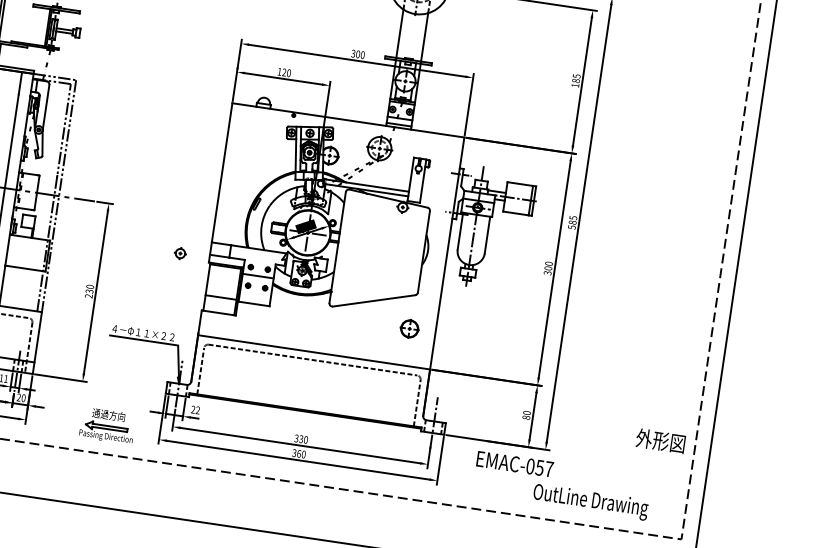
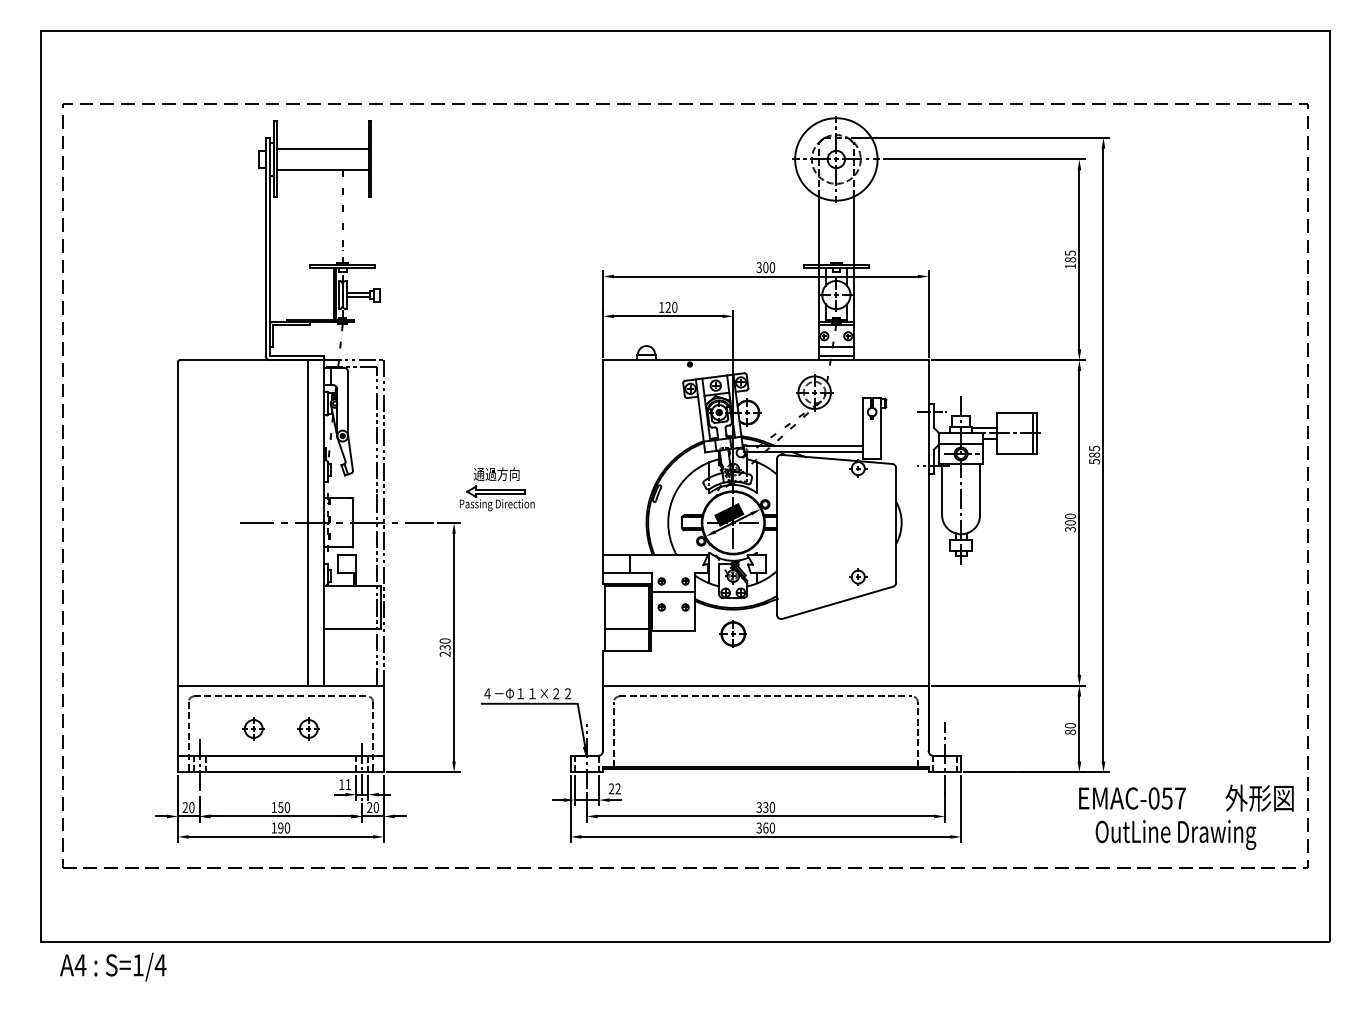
part: (180, 253) -> (858, 576), moved
part: (409, 328) -> (732, 633), moved
part: (107, 425) -> (496, 489), moved
text: (660, 440) -> (1259, 797), moved
text: (515, 464) -> (1132, 798), moved

